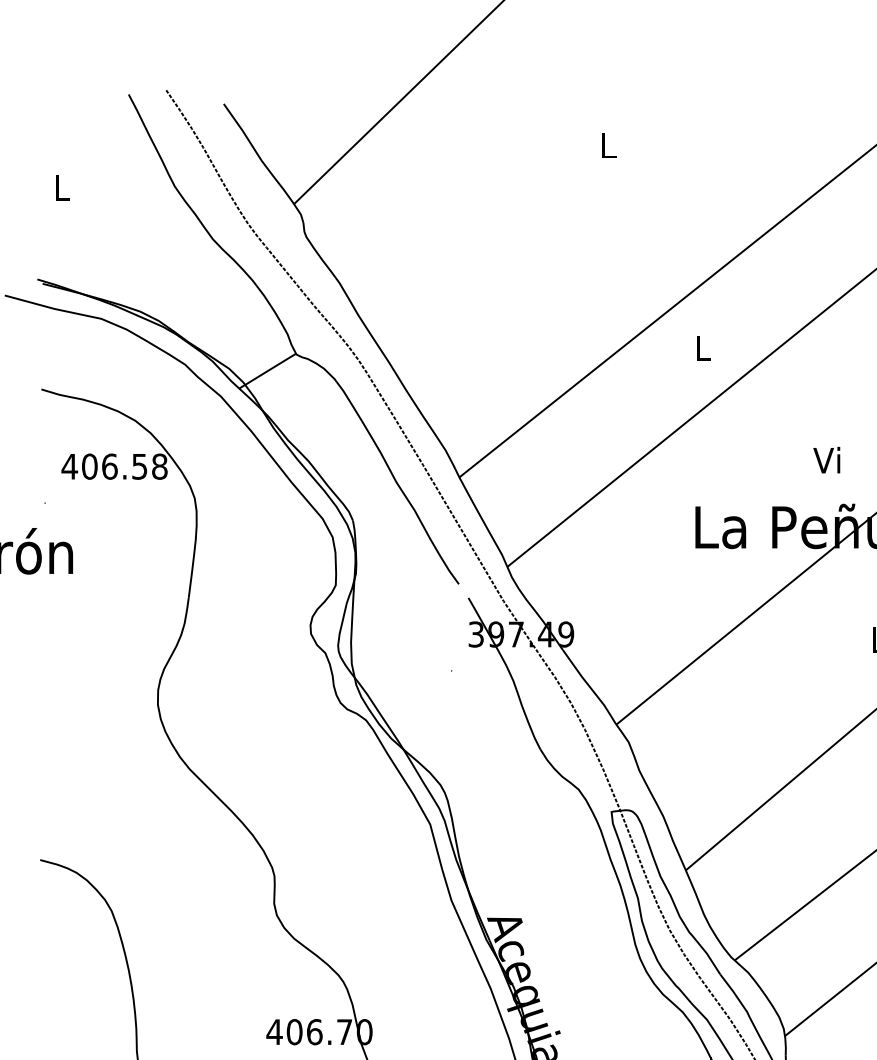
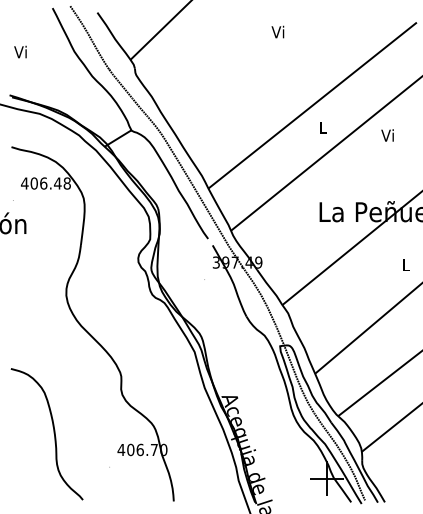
text: (605, 144) -> (277, 31), L -> Vi
text: (60, 186) -> (20, 51), L -> Vi
text: (826, 460) -> (387, 135), moved
text: (139, 466) -> (57, 183), 406.58 -> 406.48

